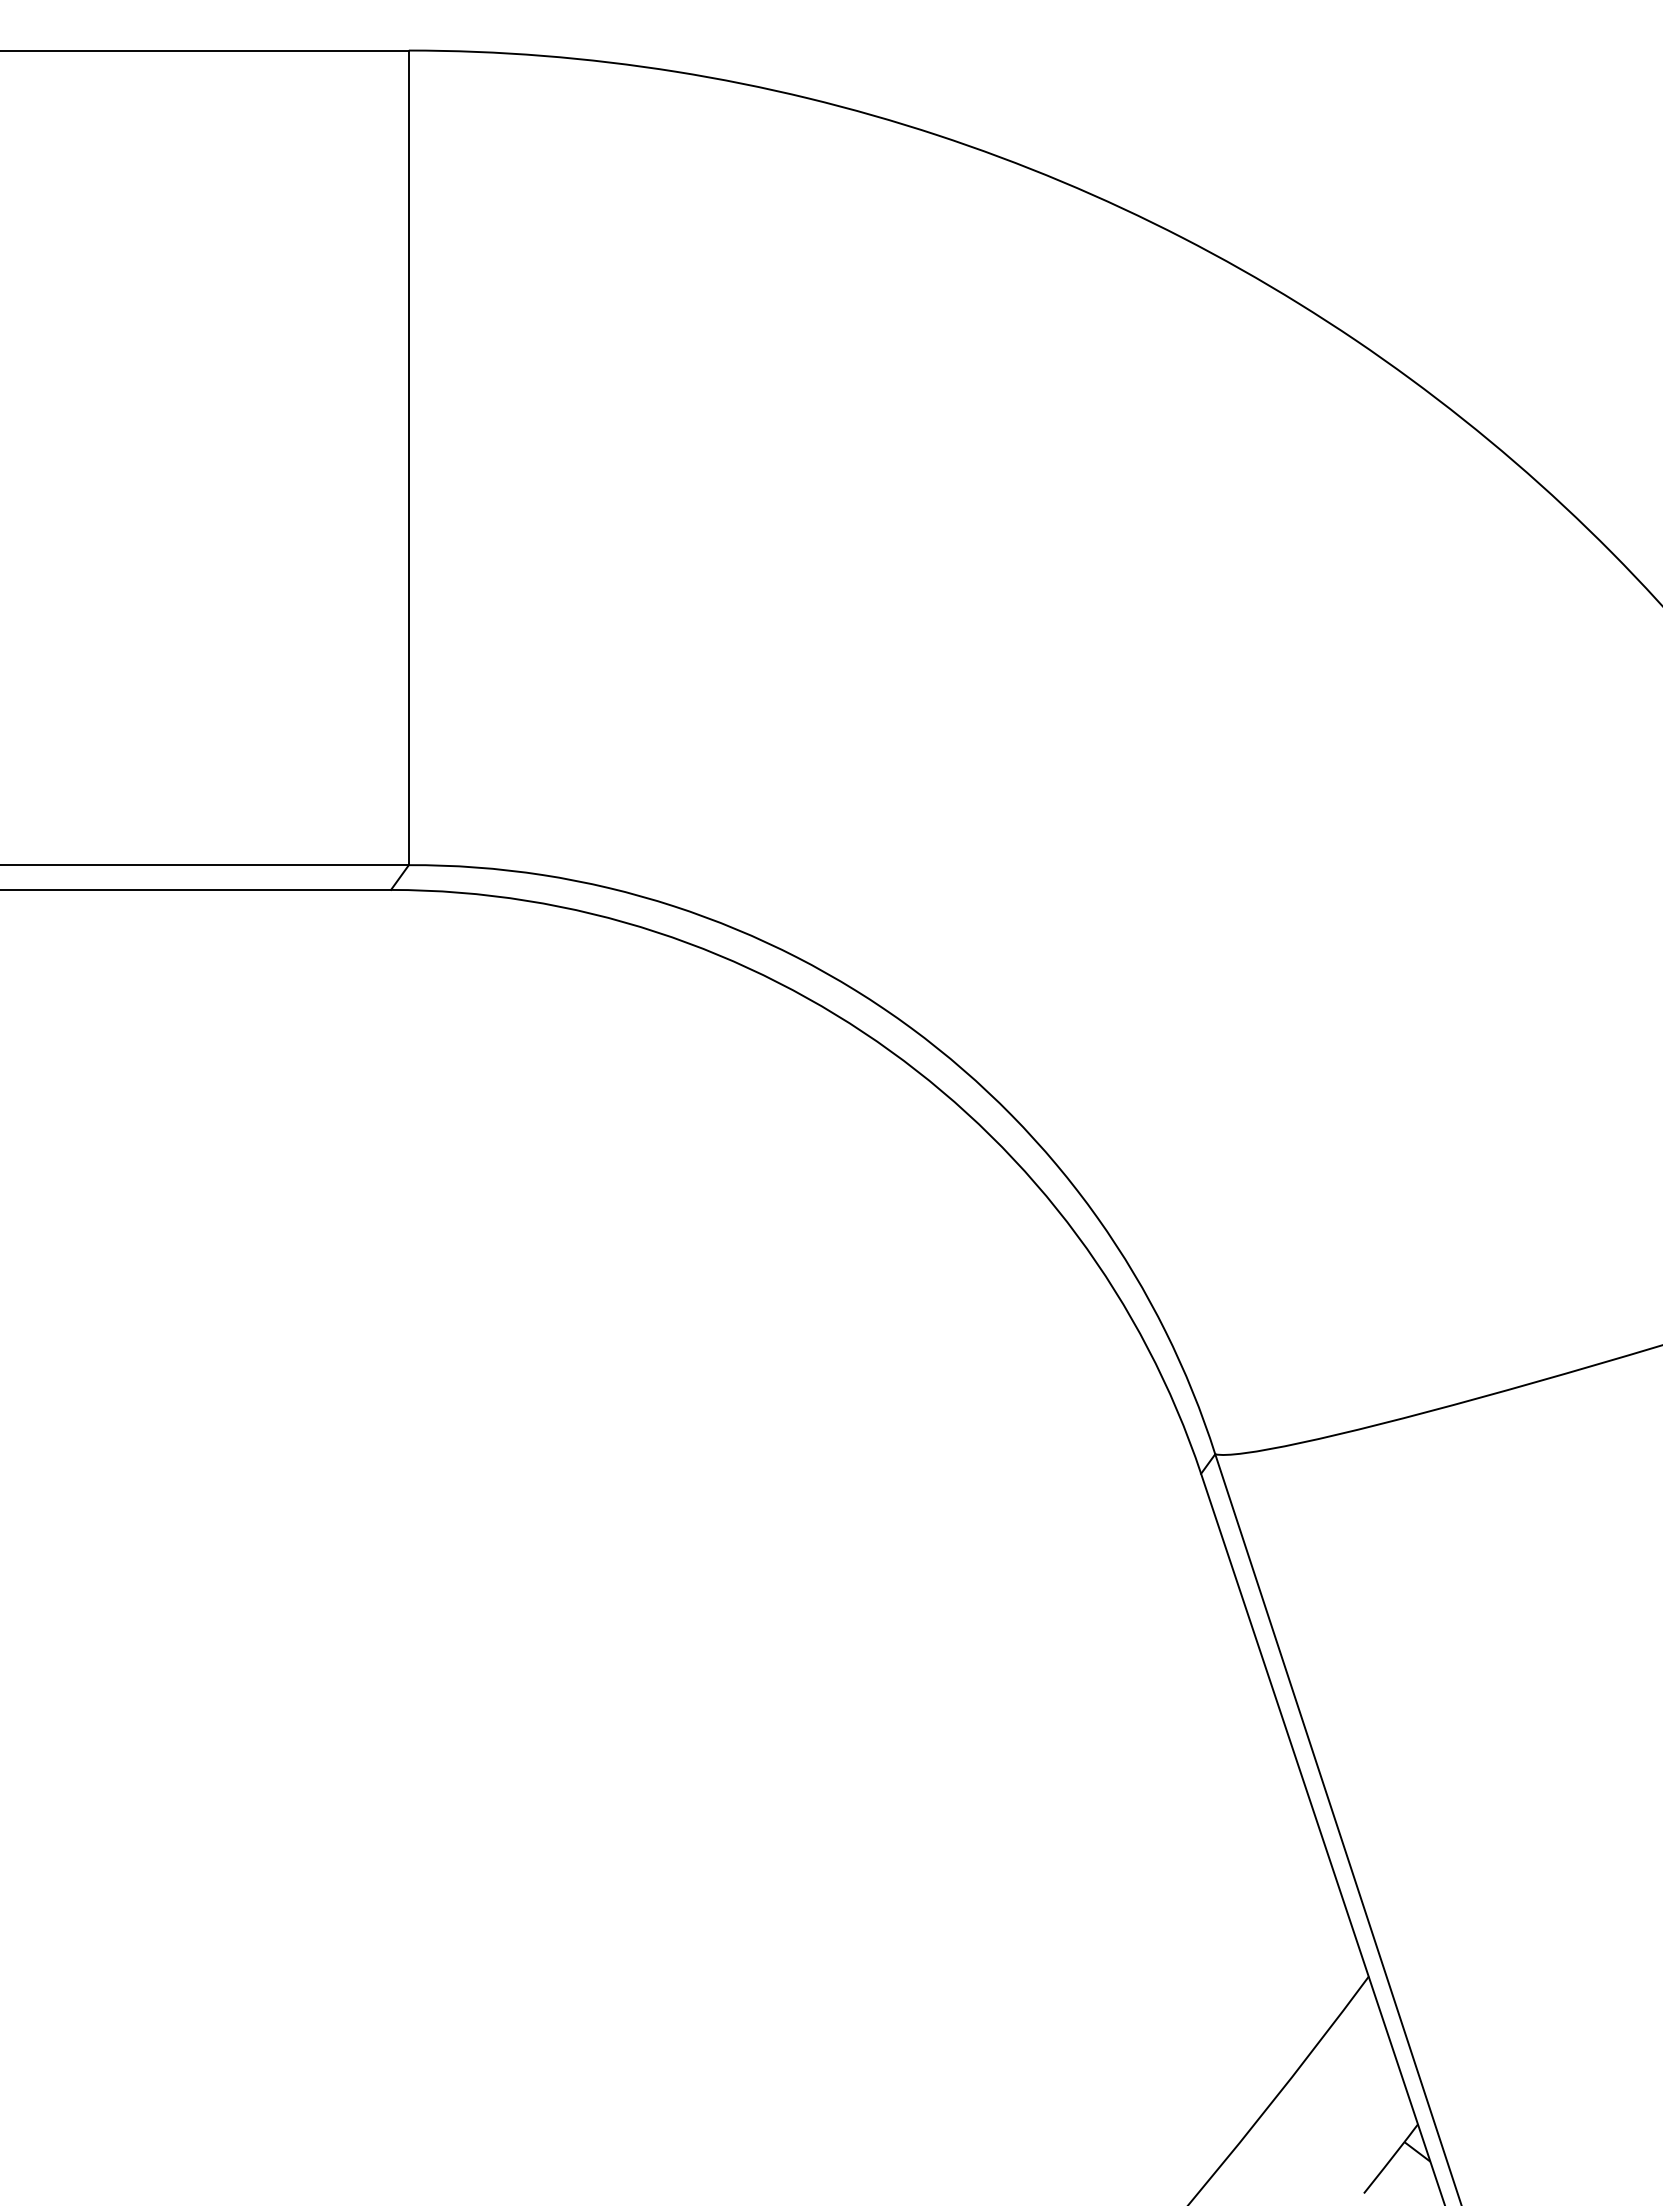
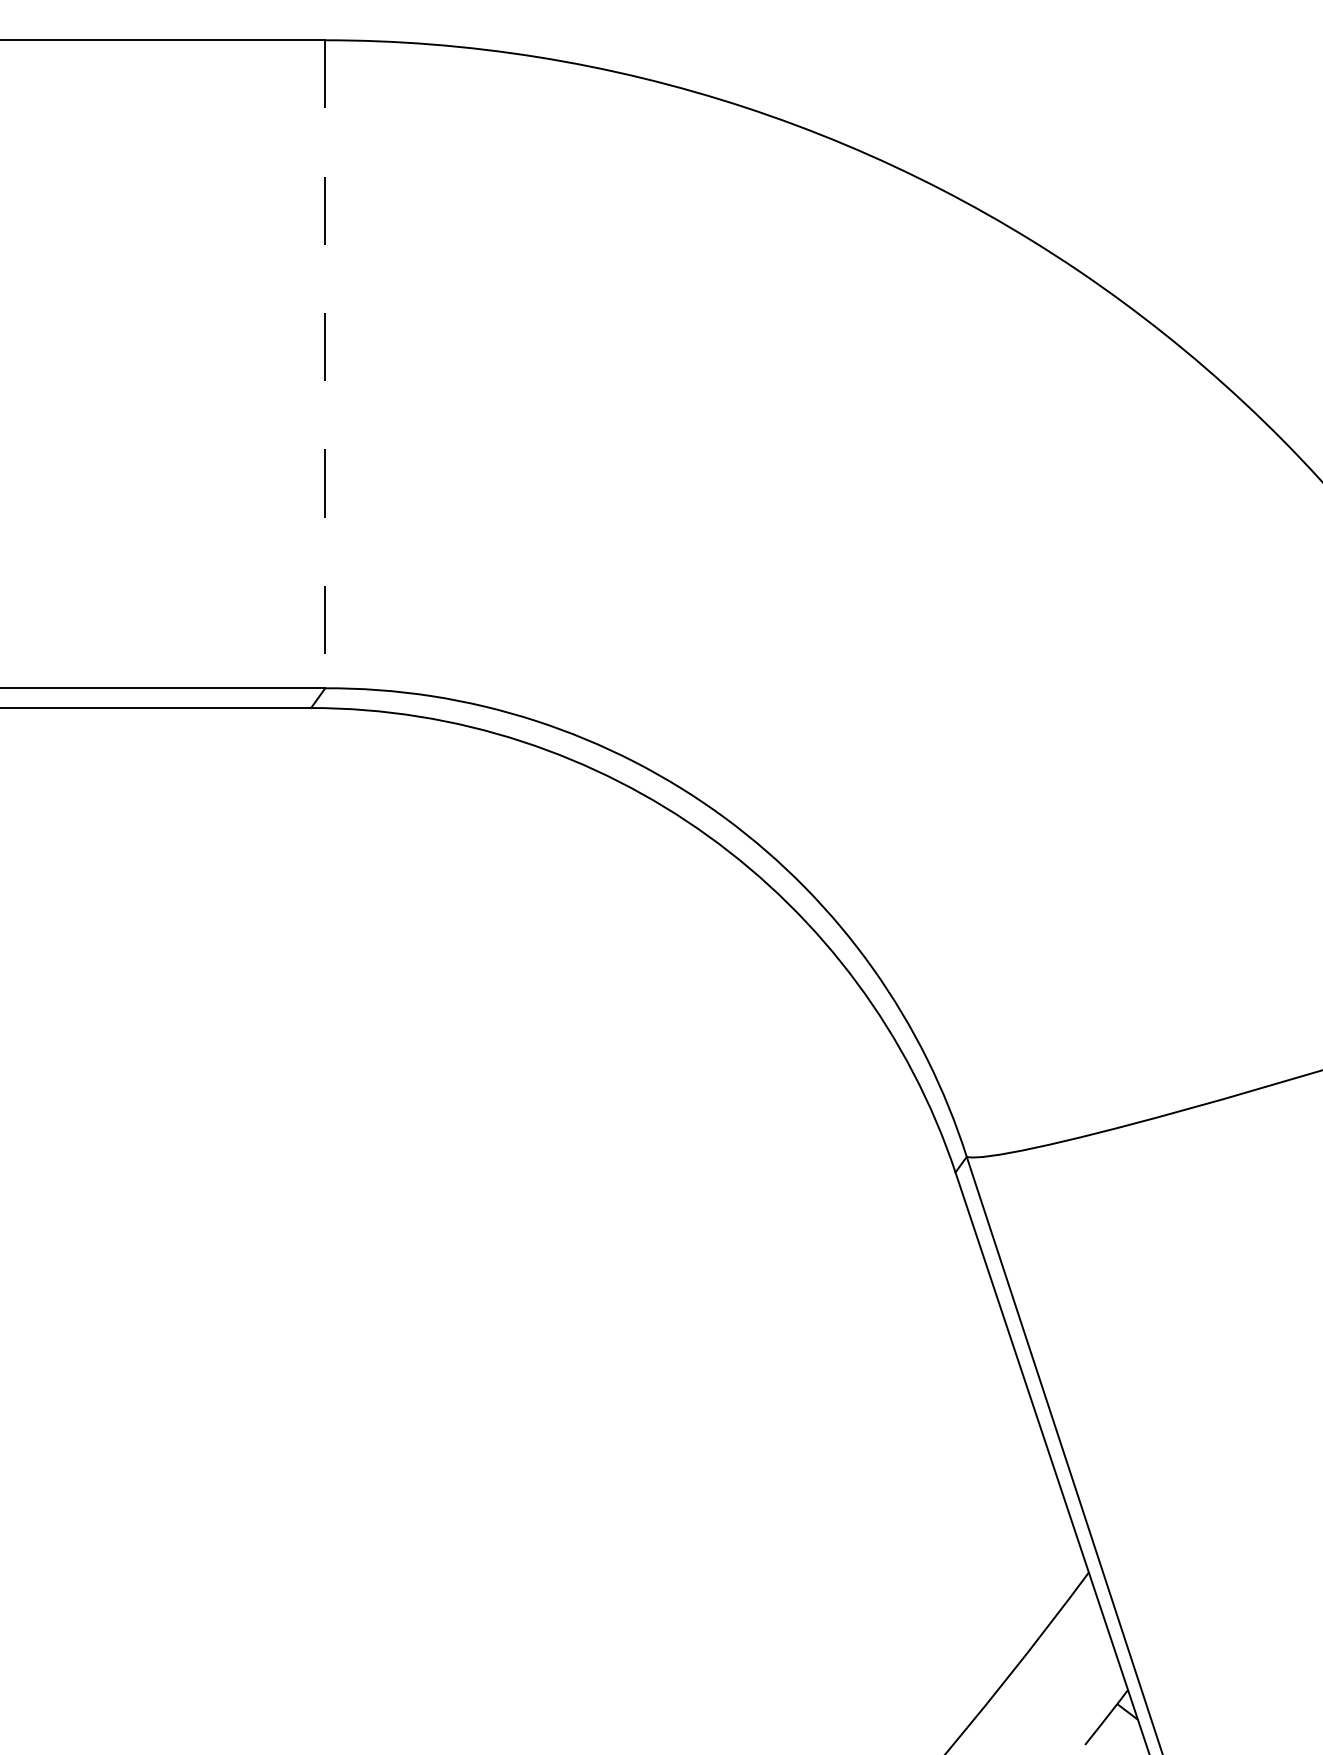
line: (408, 458) -> (325, 364), solid -> dashed

